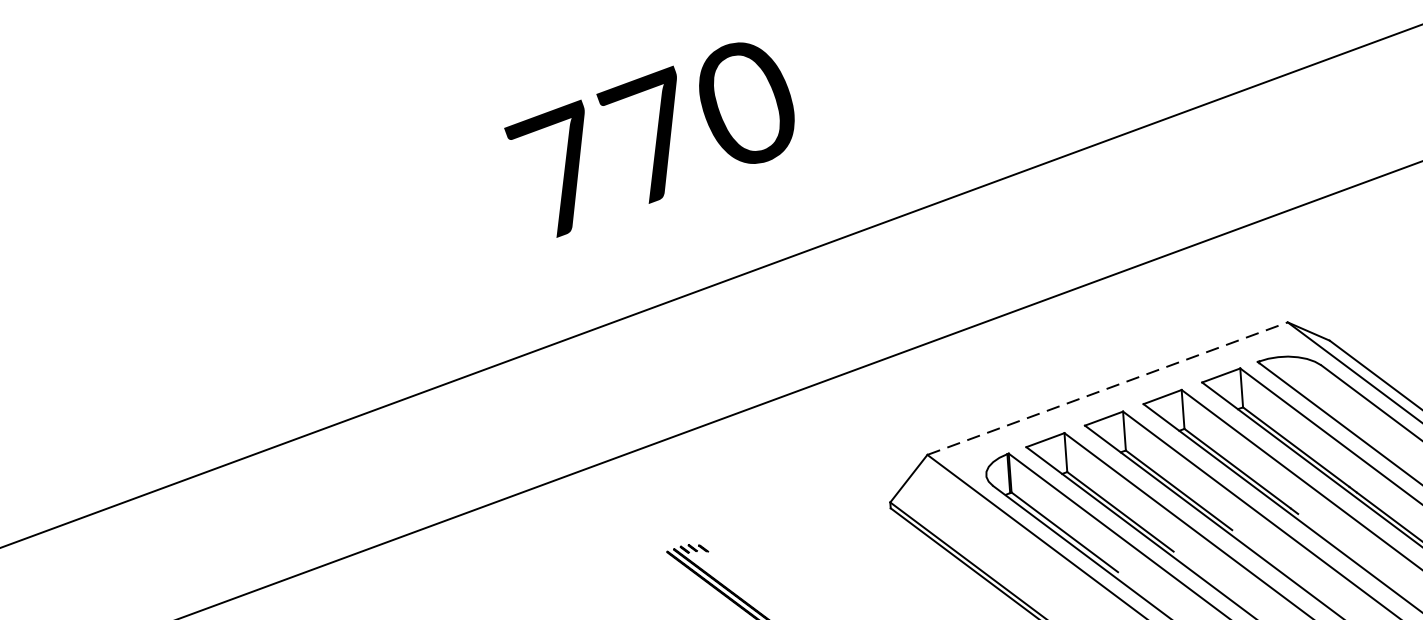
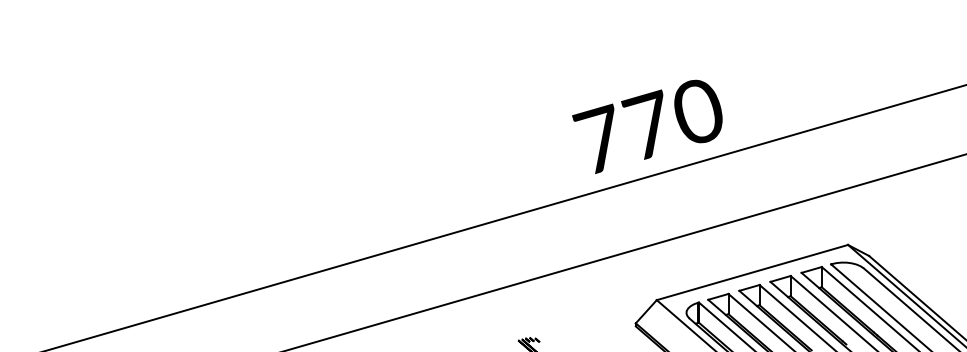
text: (650, 139) -> (647, 126), moved
line: (1107, 388) -> (752, 272), dashed -> solid

